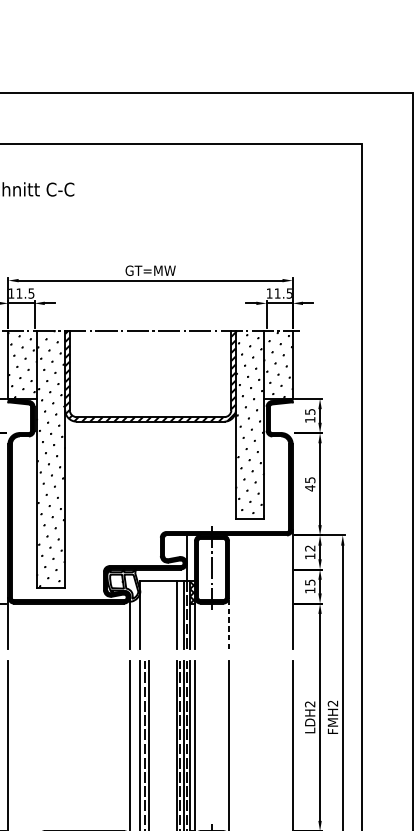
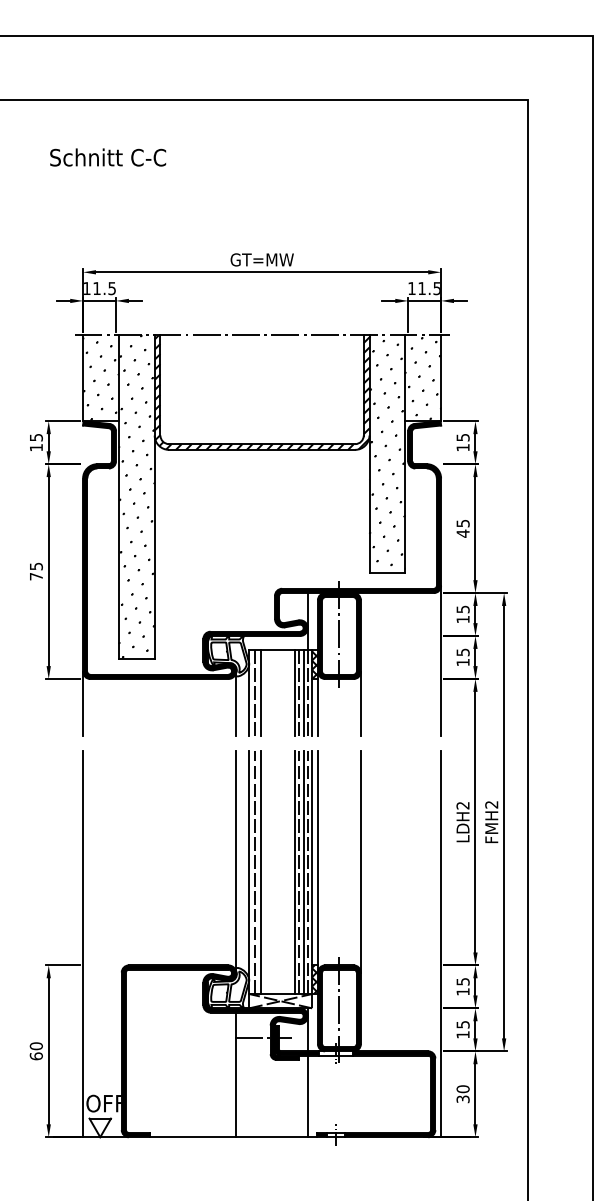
text: (309, 548) -> (462, 609), 12 -> 15
line: (144, 615) -> (254, 693), added
line: (149, 615) -> (260, 693), added
line: (180, 615) -> (299, 693), added
line: (228, 623) -> (360, 703), dashed -> solid

